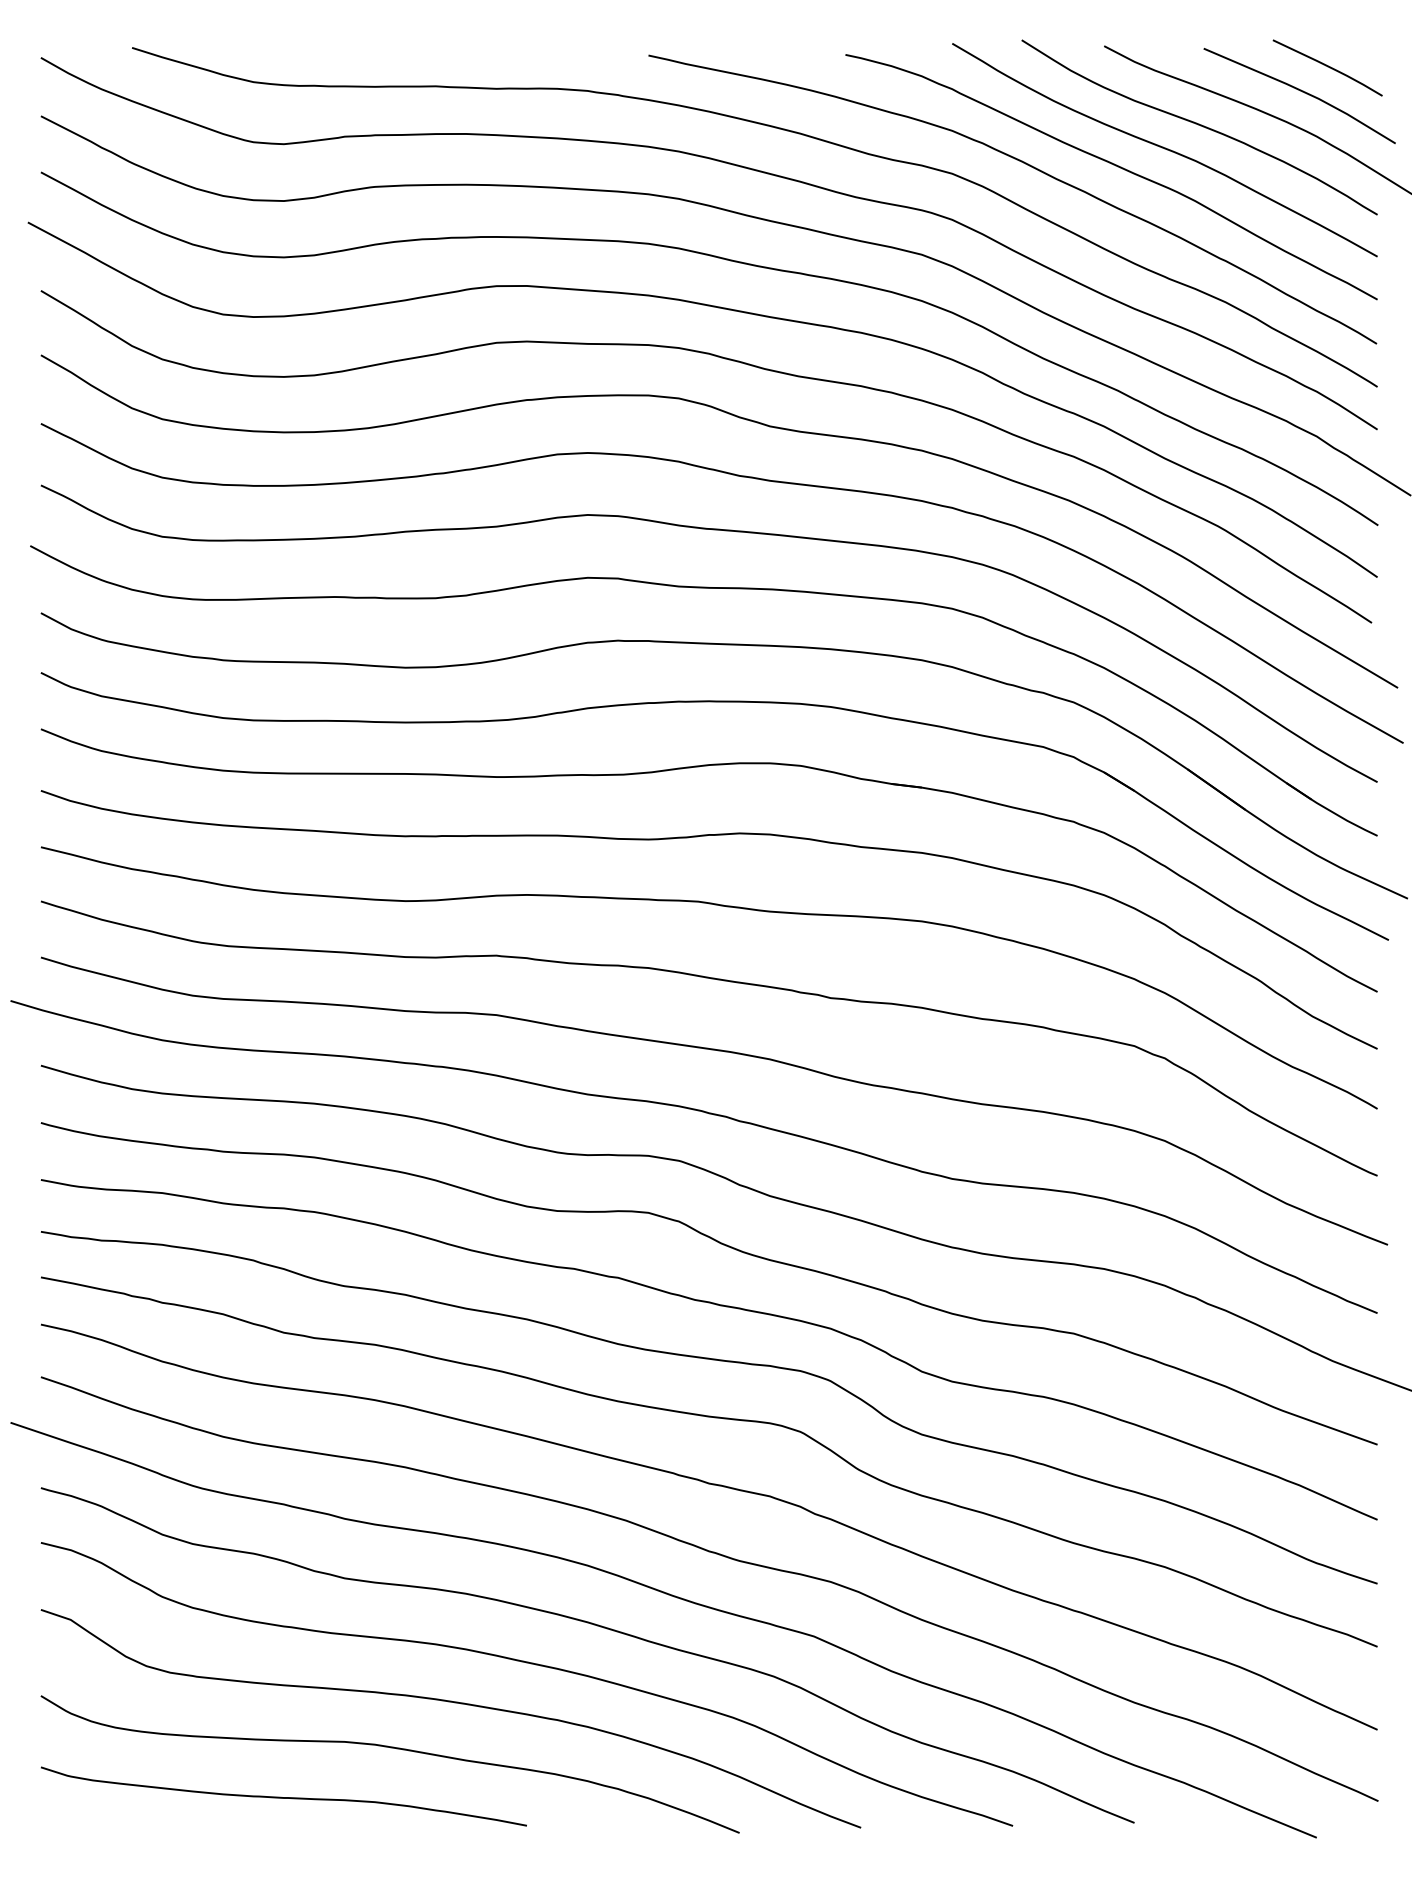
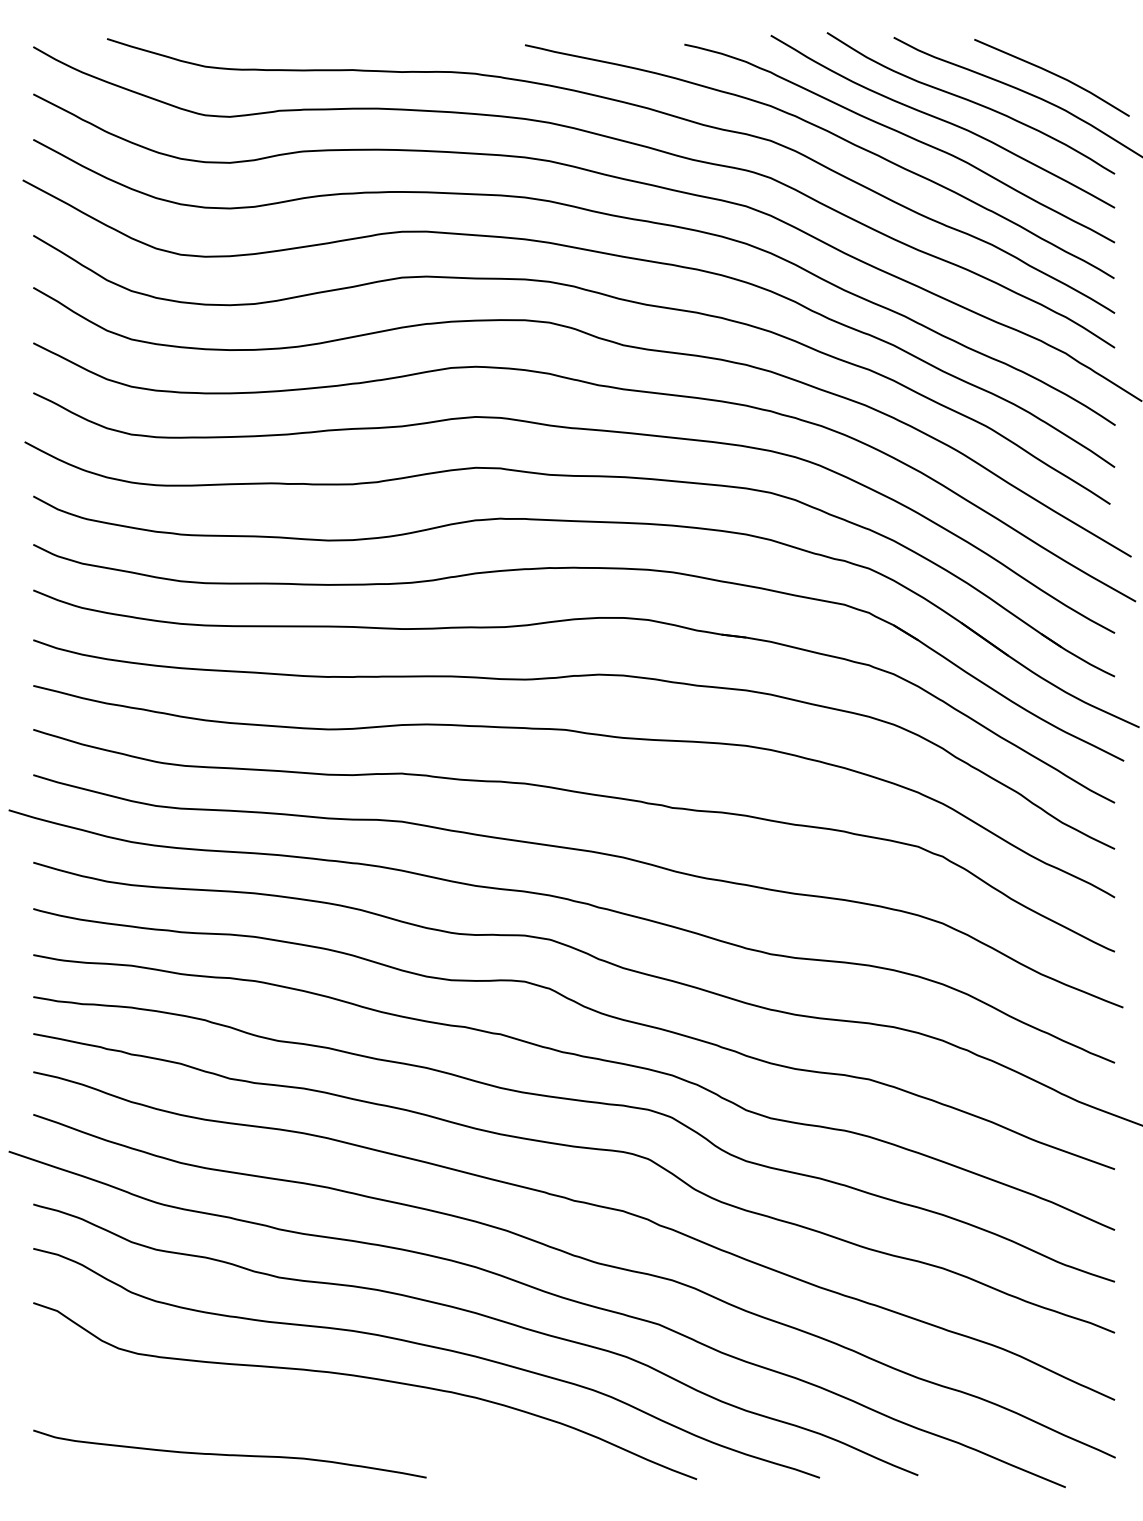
curve: (1327, 67) -> (1074, 54), removed
curve: (390, 1748) -> (316, 1415), removed

